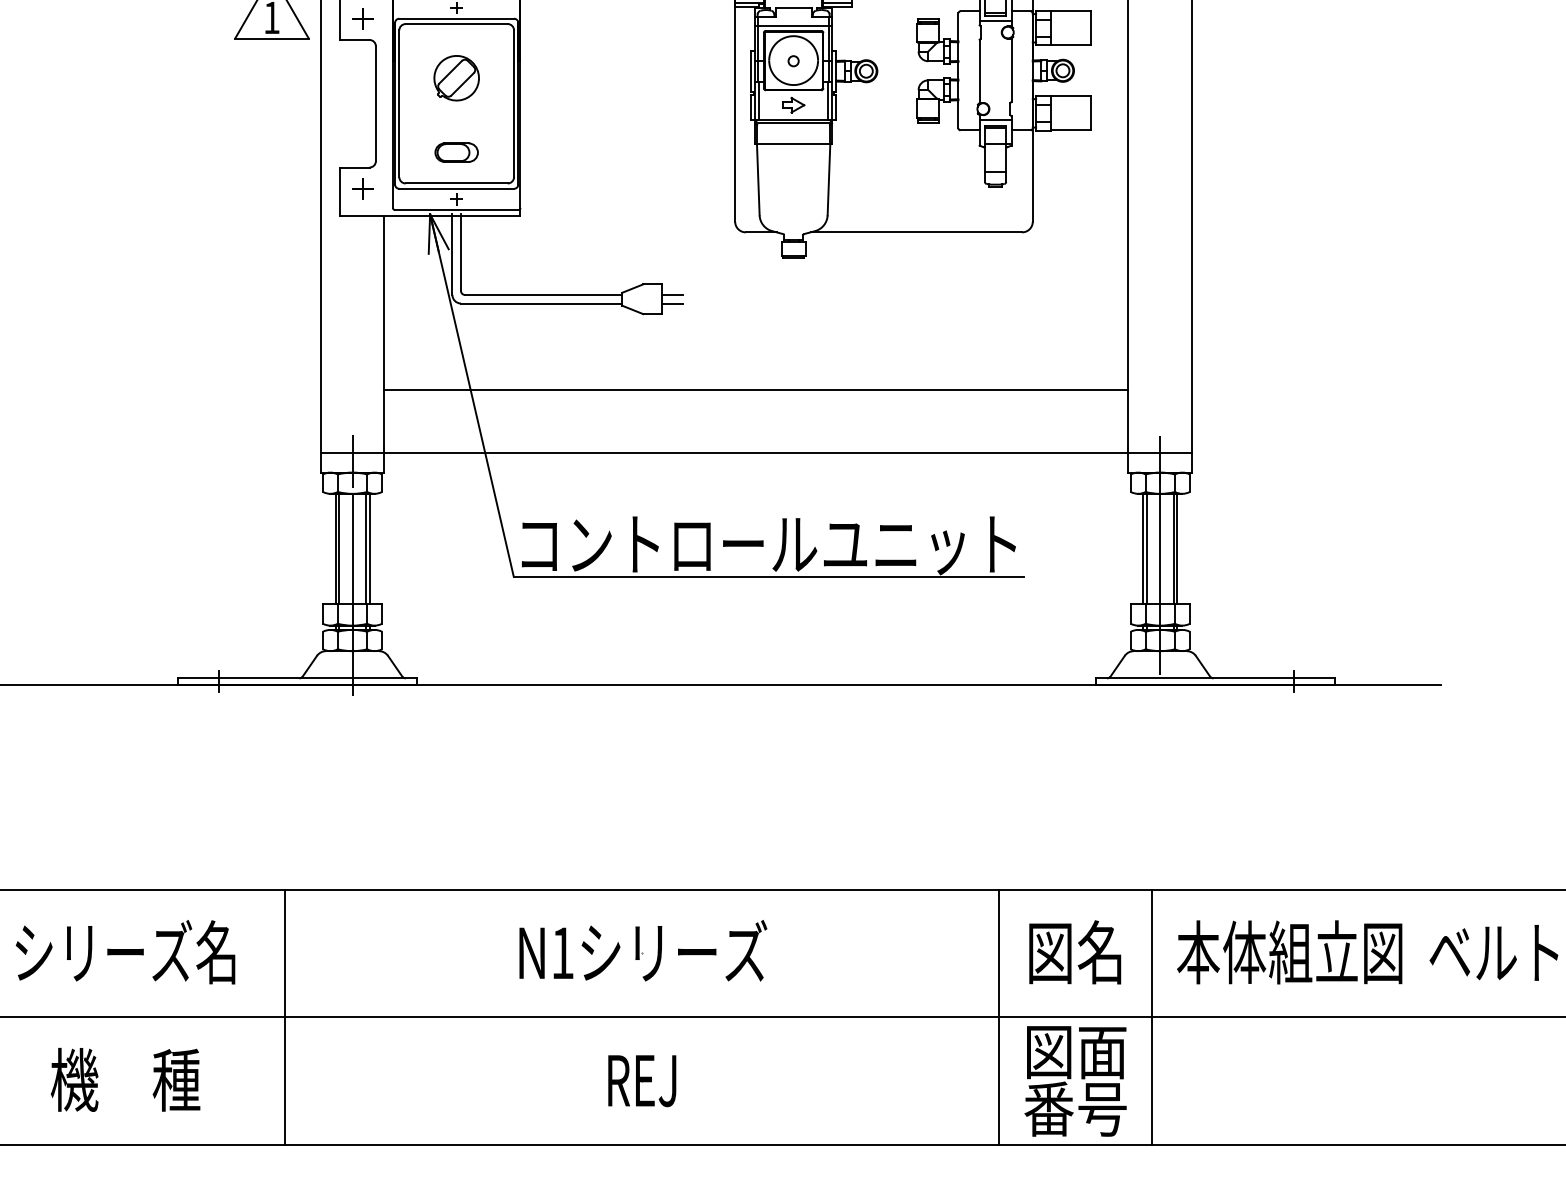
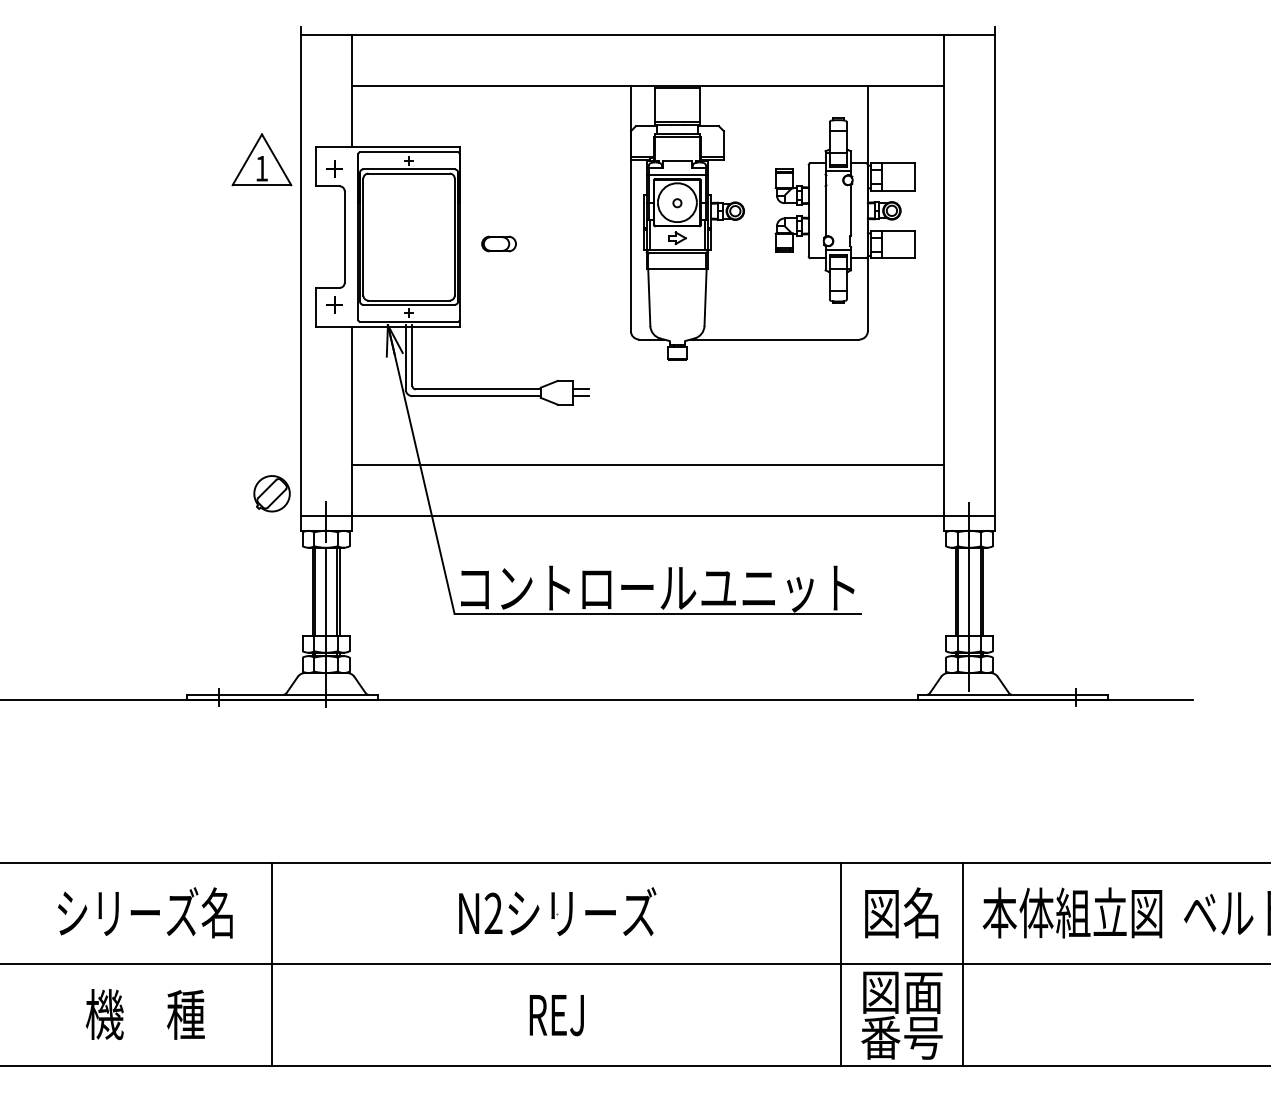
part: (455, 77) -> (271, 493), moved
part: (455, 151) -> (498, 243), moved
text: (562, 951) -> (493, 912), N1 -> N2

